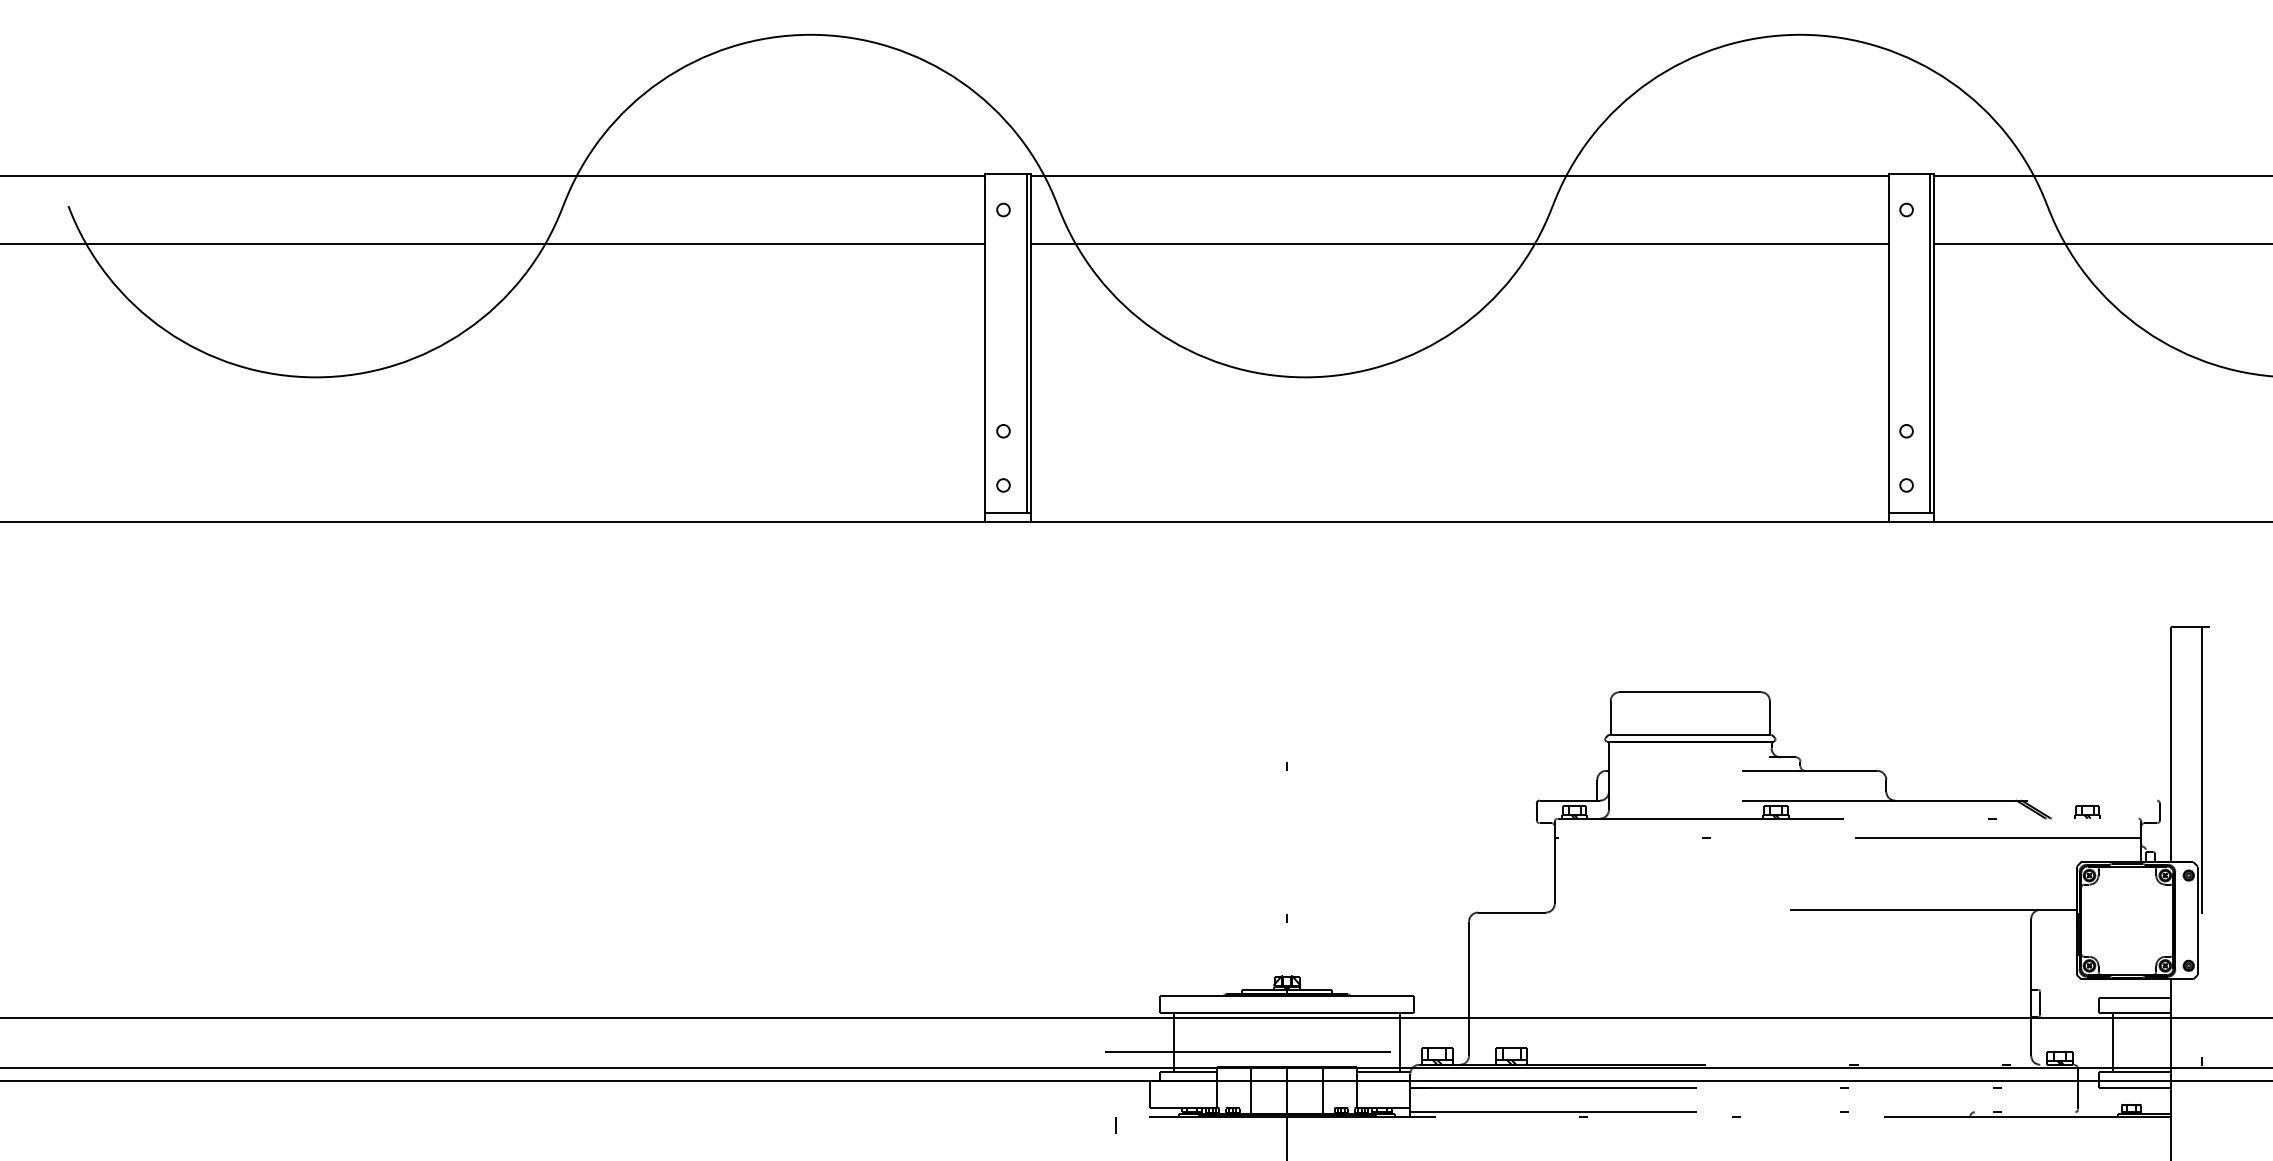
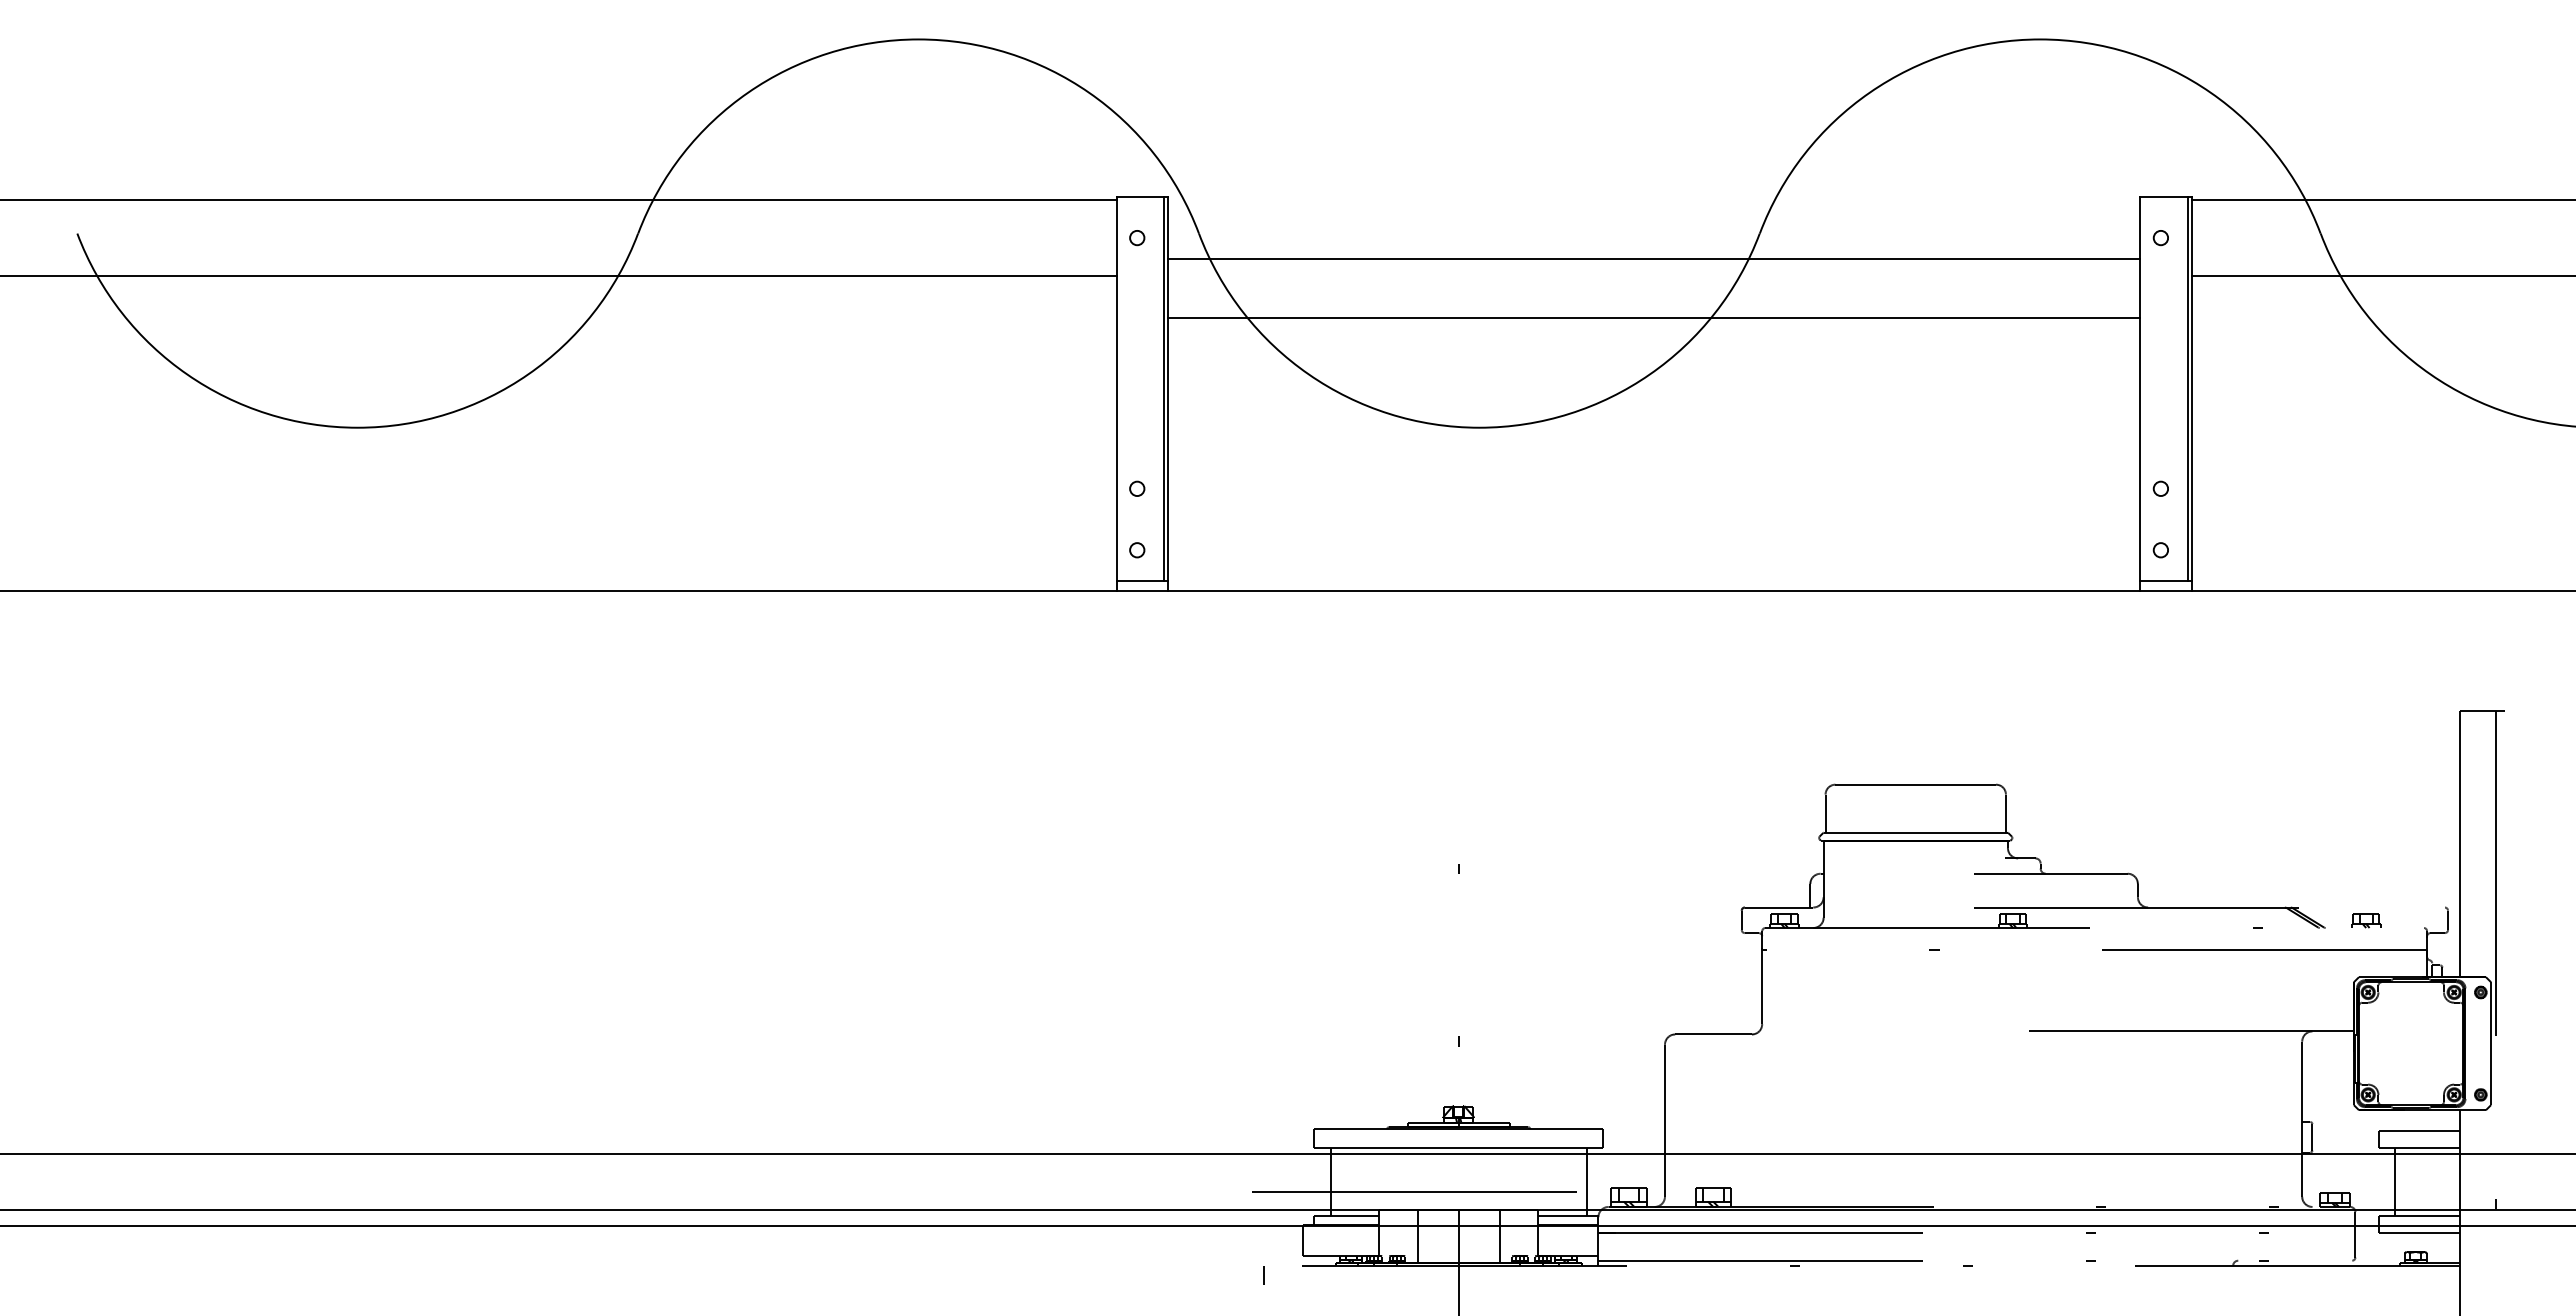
line: (1458, 176) -> (1653, 258), moved
line: (1458, 243) -> (1653, 318), moved

